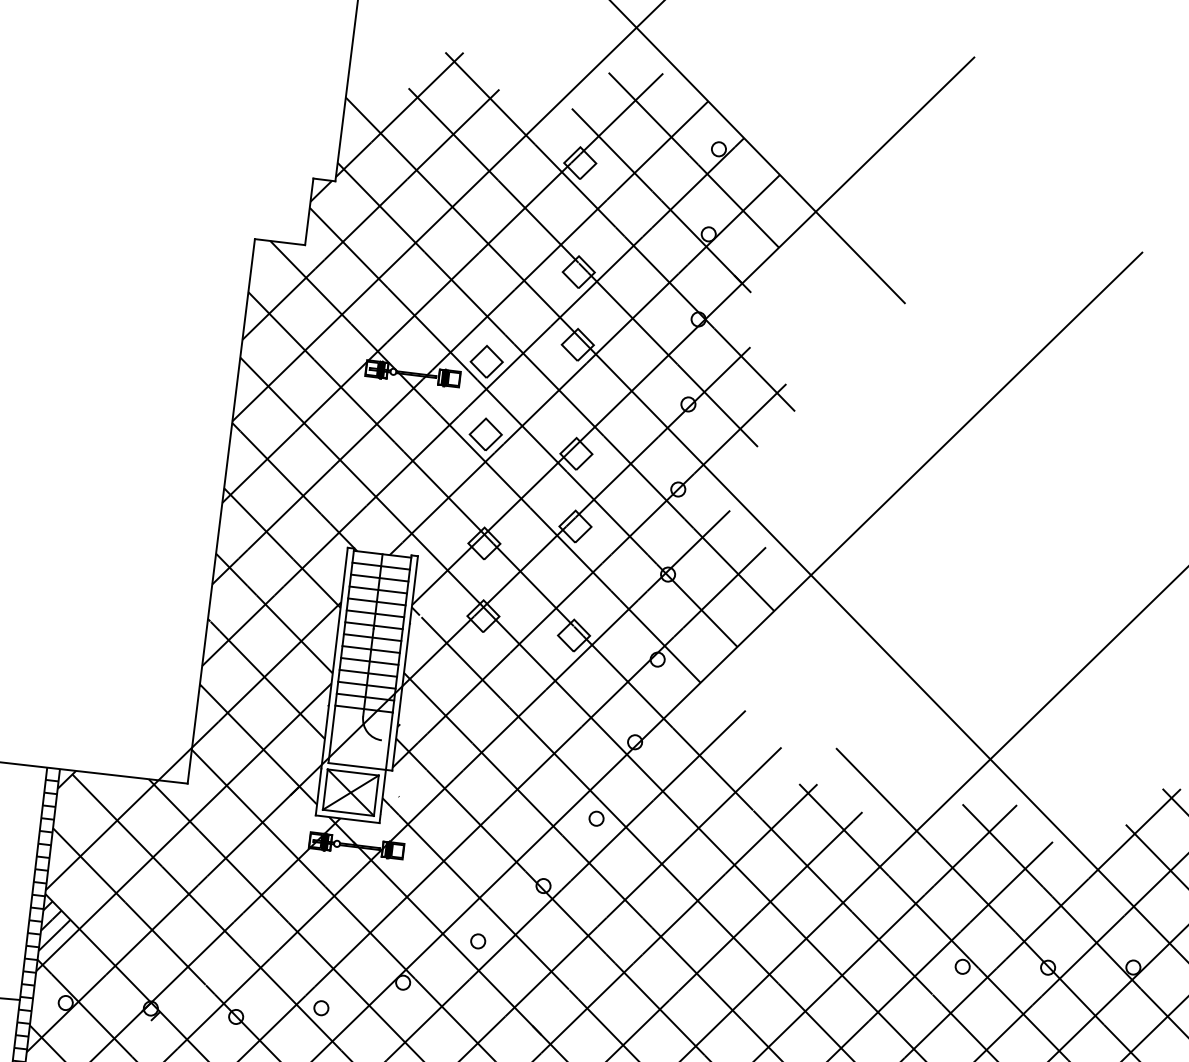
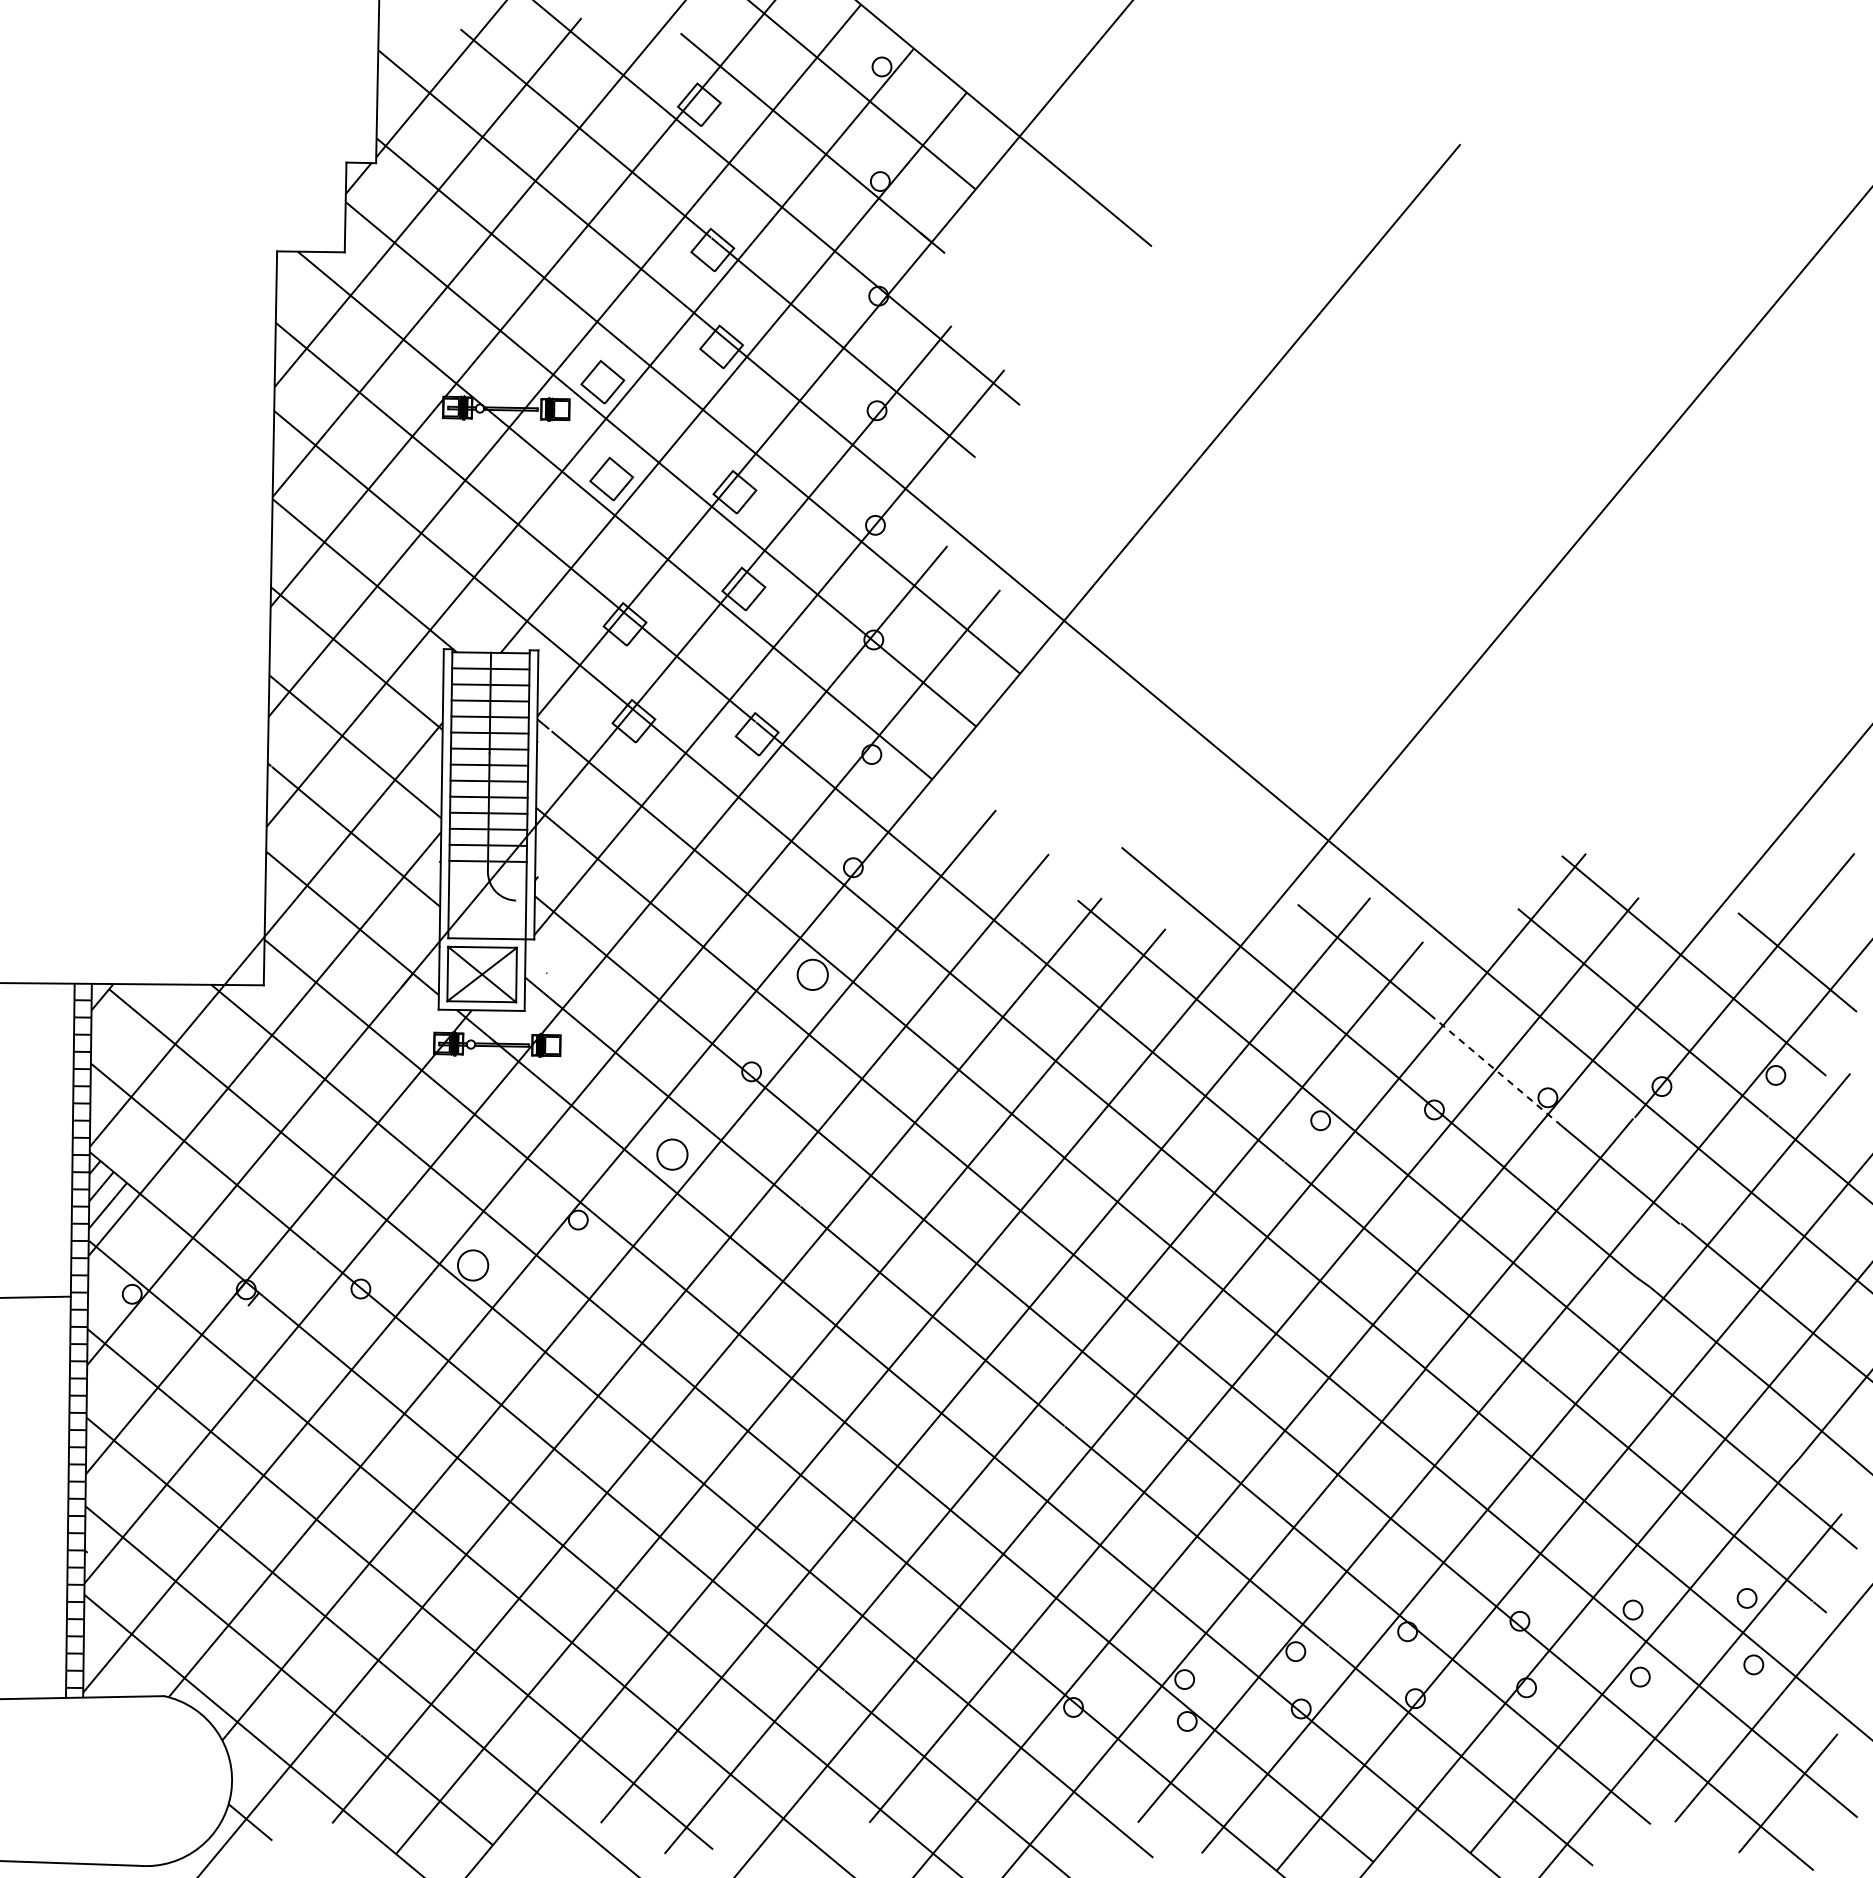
circle: (596, 818) -> (812, 974), size x1.6
circle: (477, 941) -> (671, 1154), size x1.6
line: (1096, 942) -> (1495, 1069), solid -> dashed
circle: (320, 1008) -> (472, 1265), size x1.6

